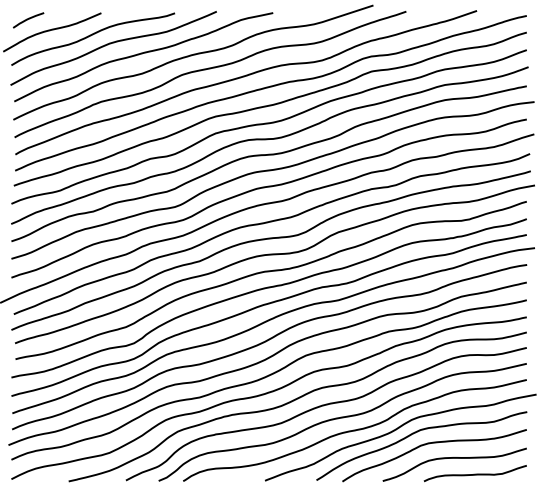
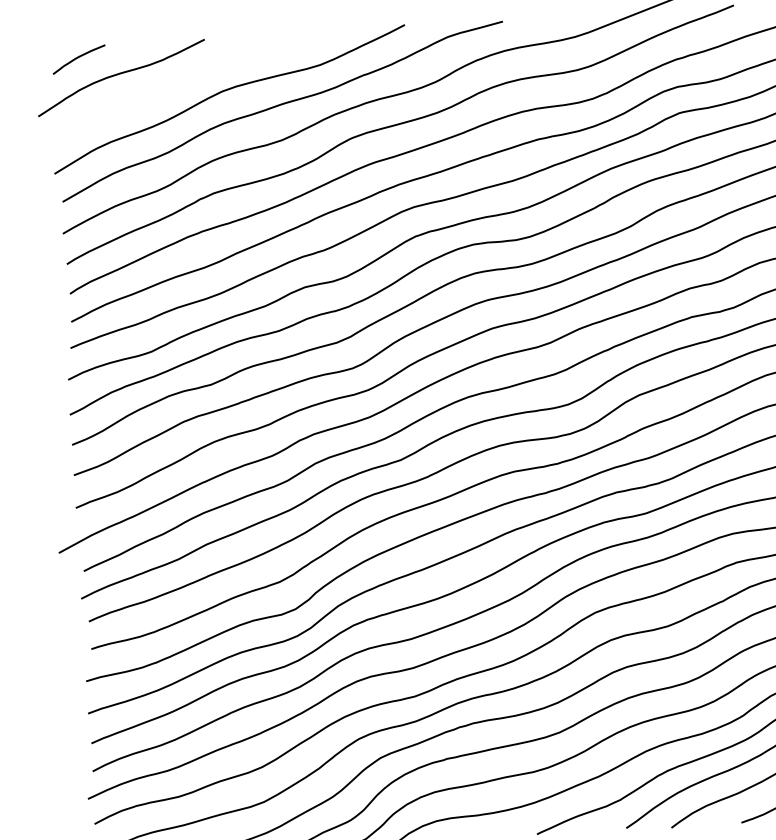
curve: (92, 35) -> (191, 79), removed

